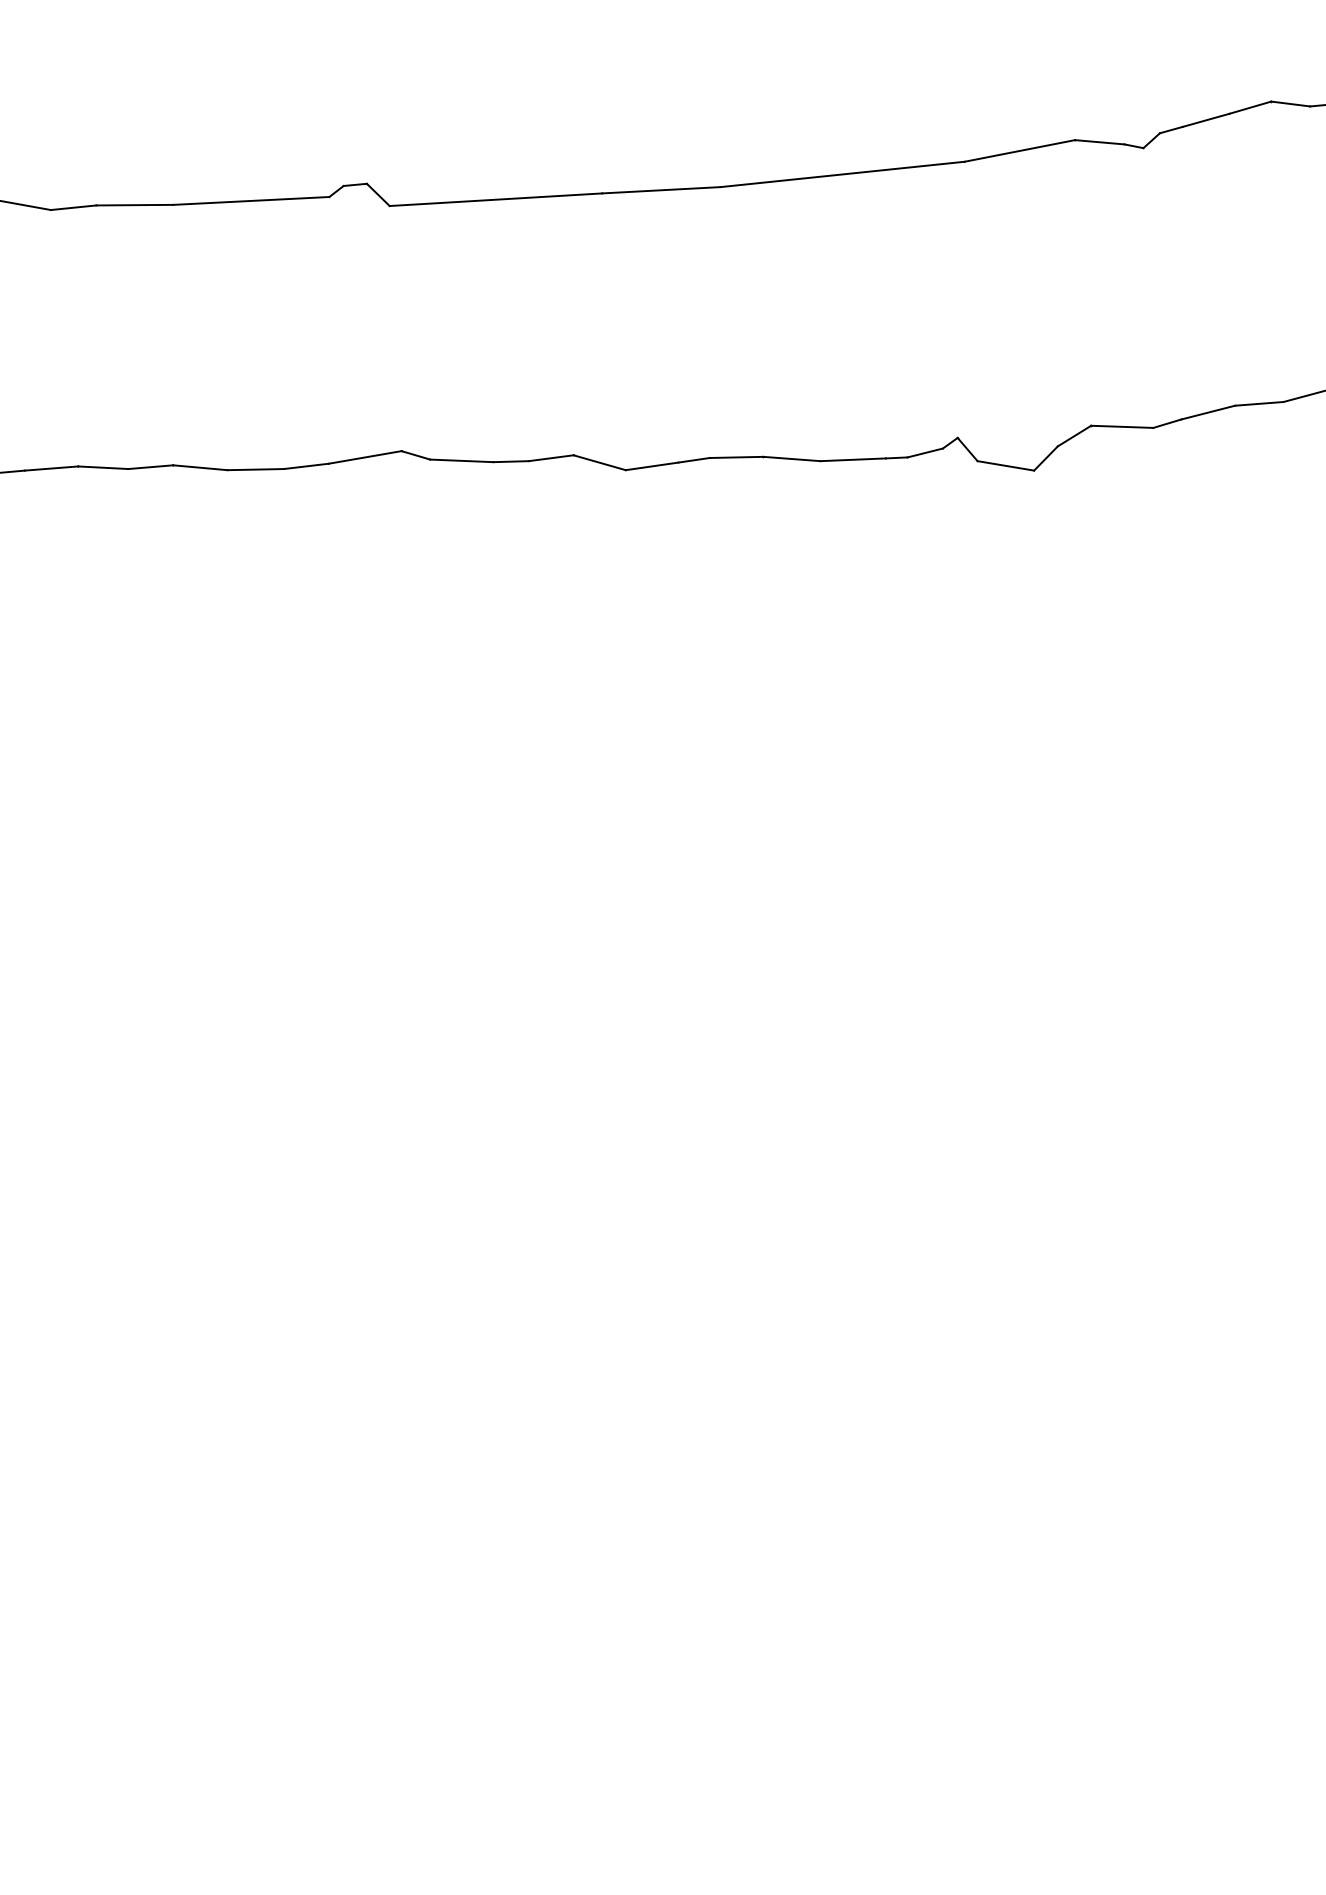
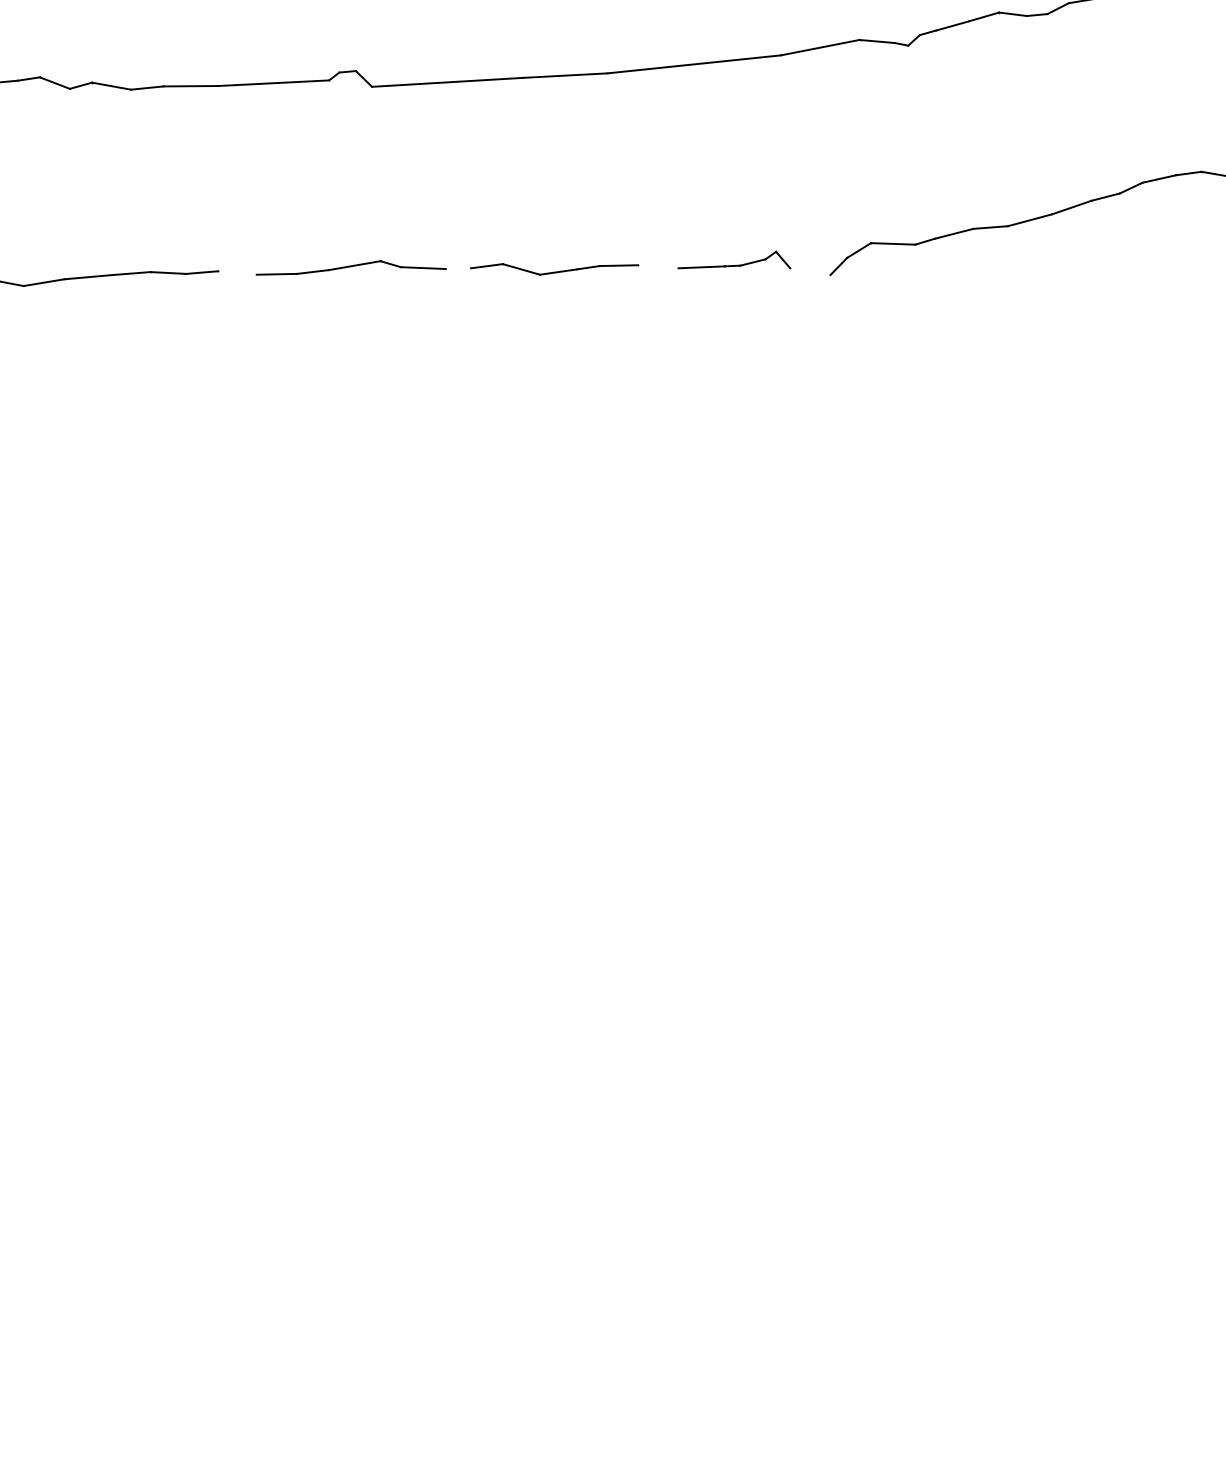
line: (790, 458) -> (657, 266), removed
line: (511, 461) -> (458, 268), removed
line: (1006, 465) -> (810, 271), removed
line: (200, 467) -> (237, 272), removed

